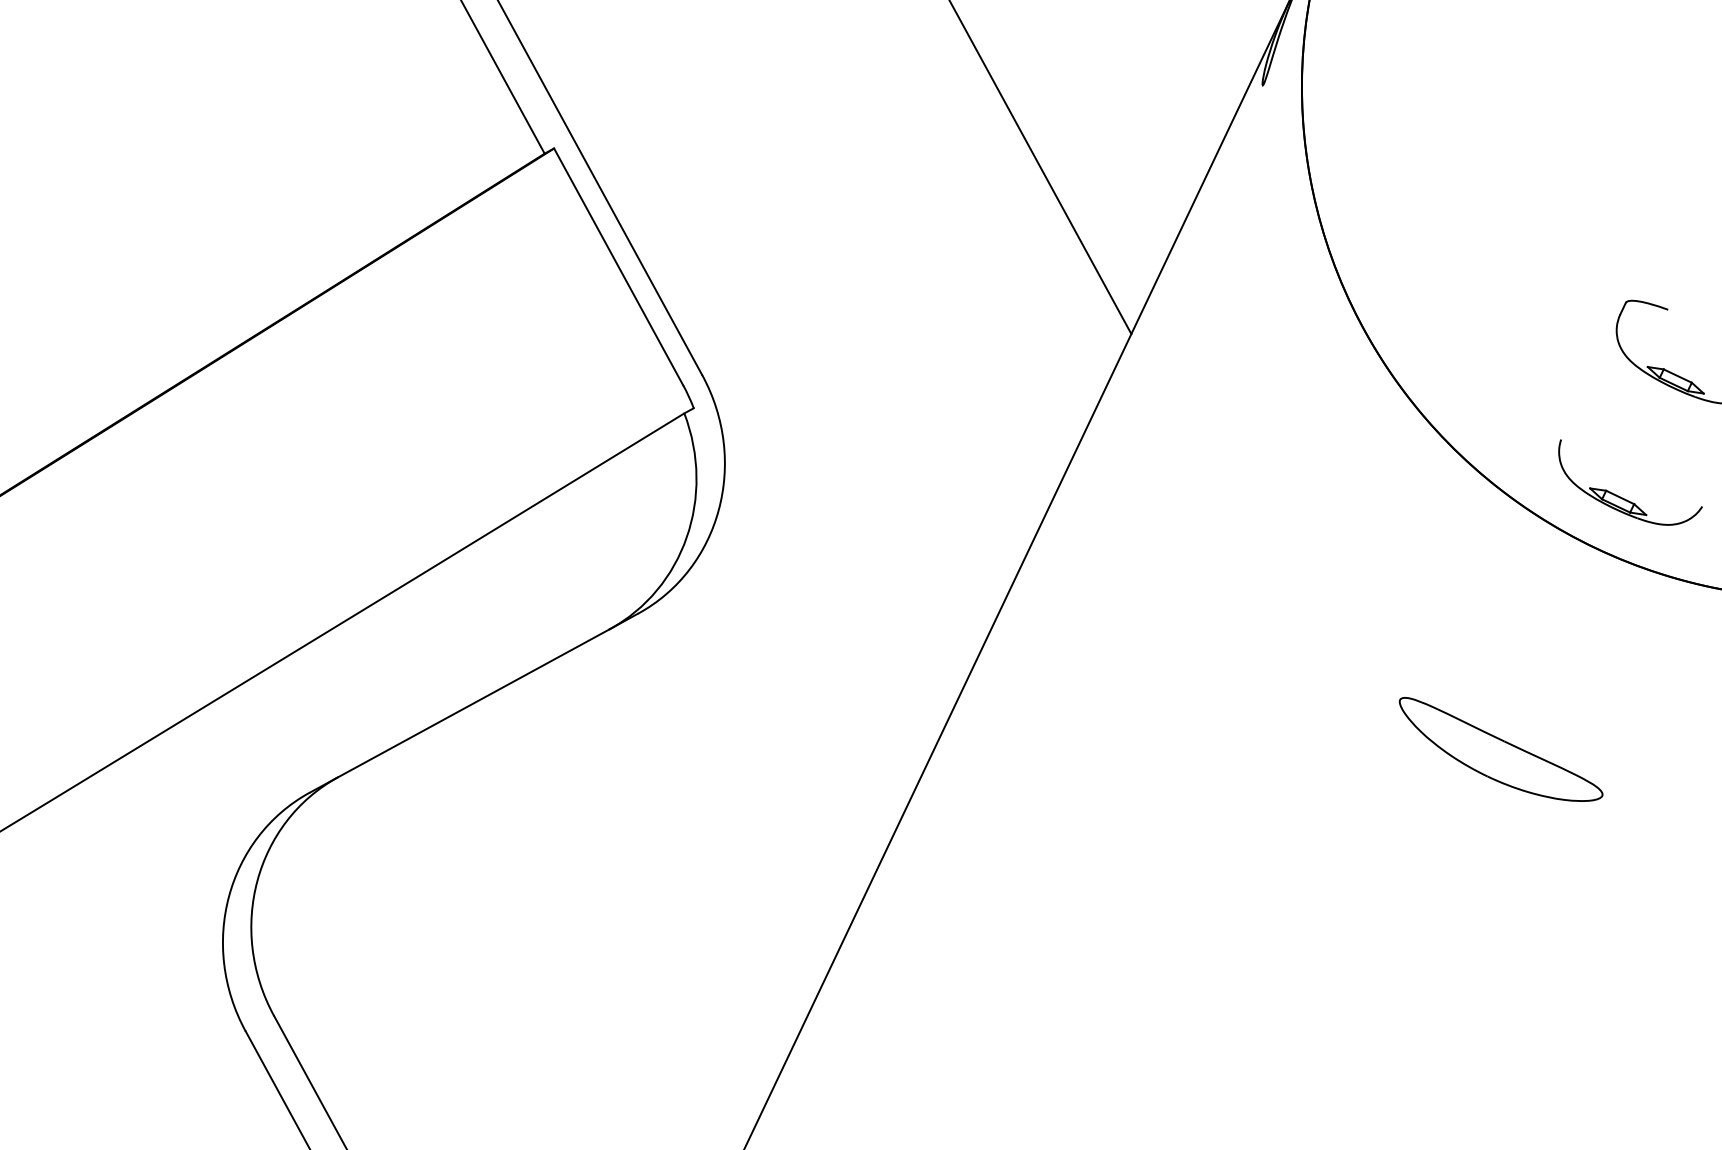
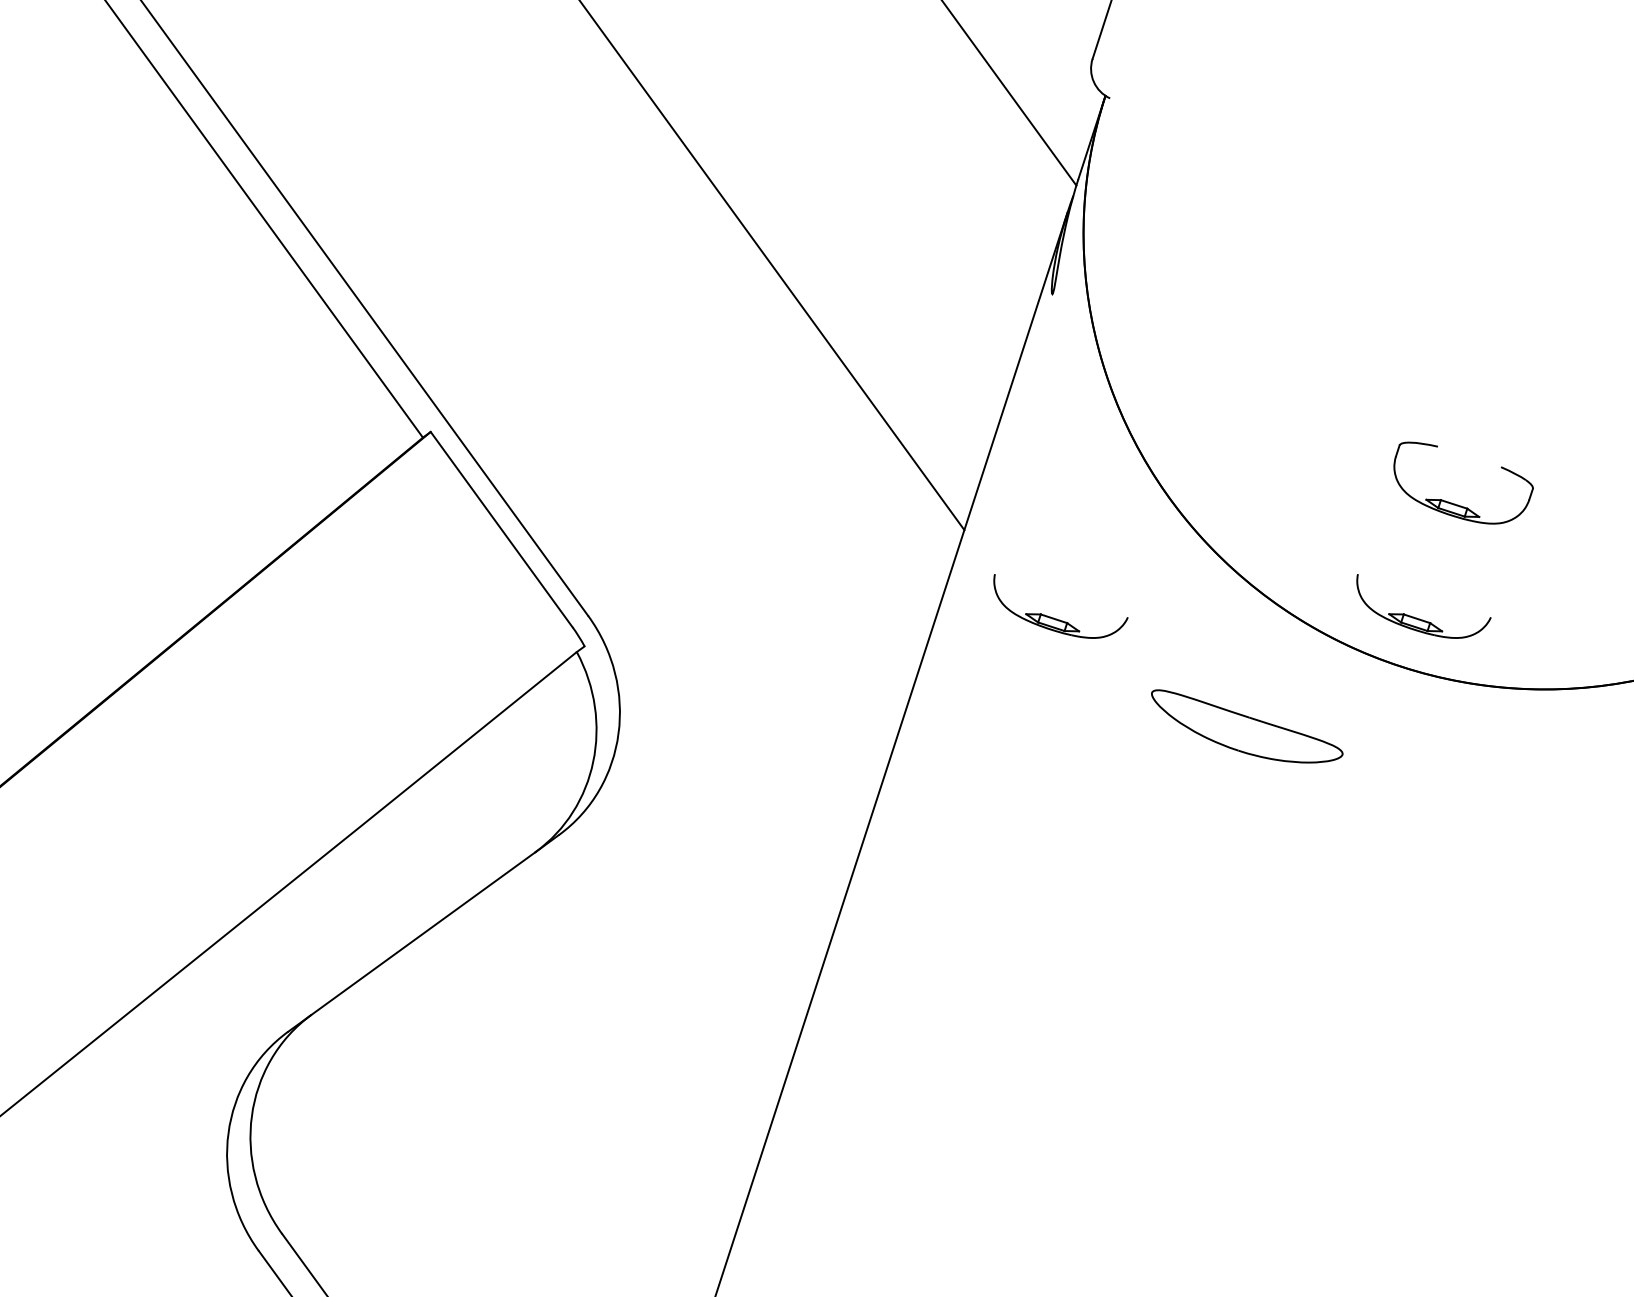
part: (1220, 445) -> (1056, 618), added
part: (1501, 751) -> (1247, 726), moved

